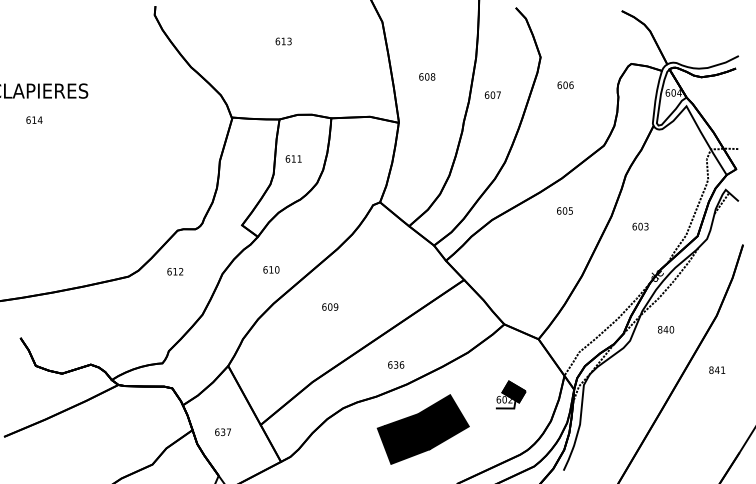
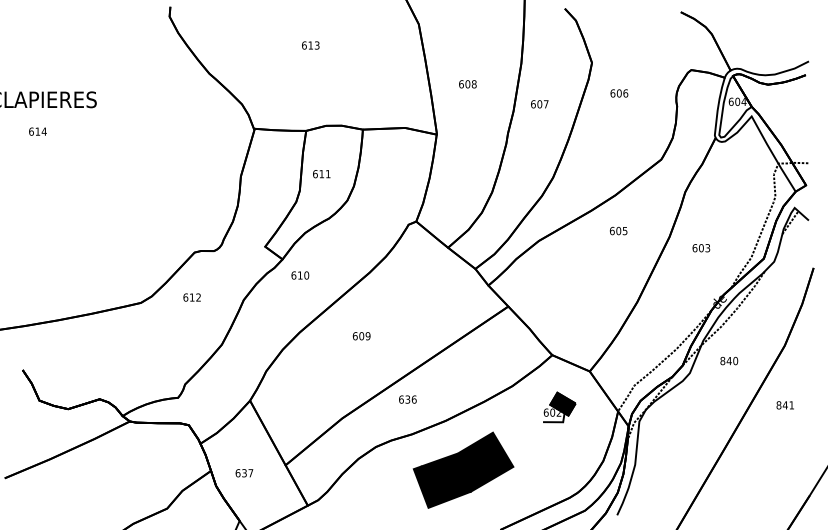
text: (271, 269) -> (300, 275), moved
text: (395, 364) -> (407, 399), moved
part: (510, 395) -> (559, 407), moved

